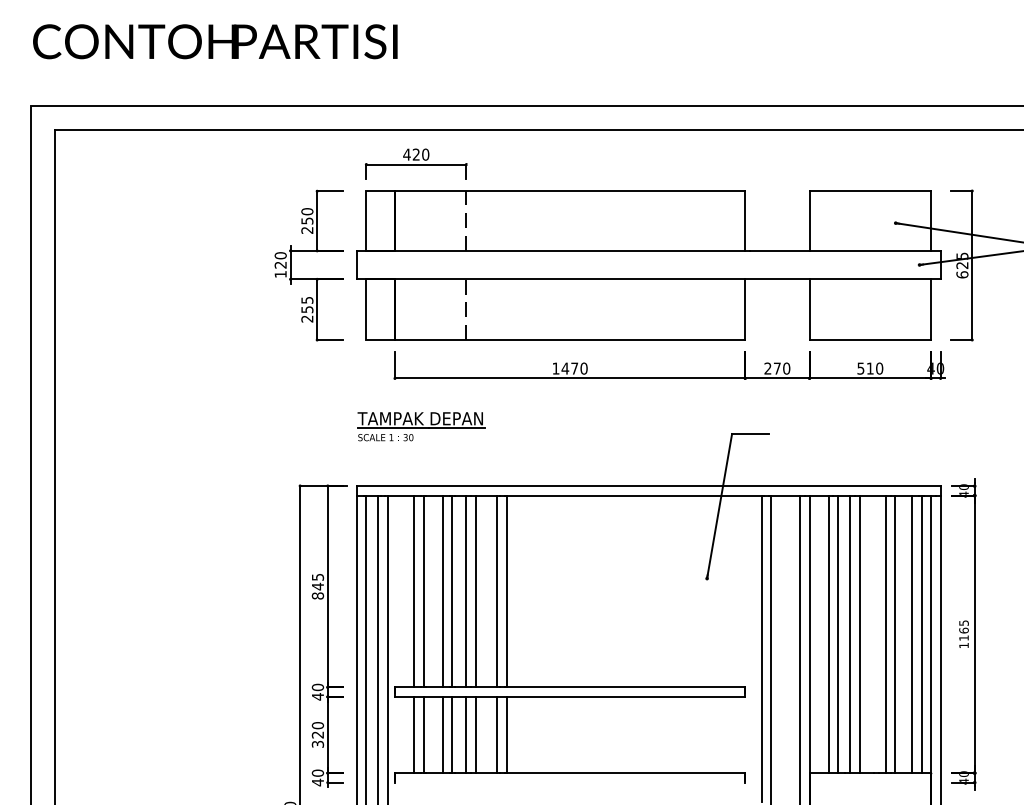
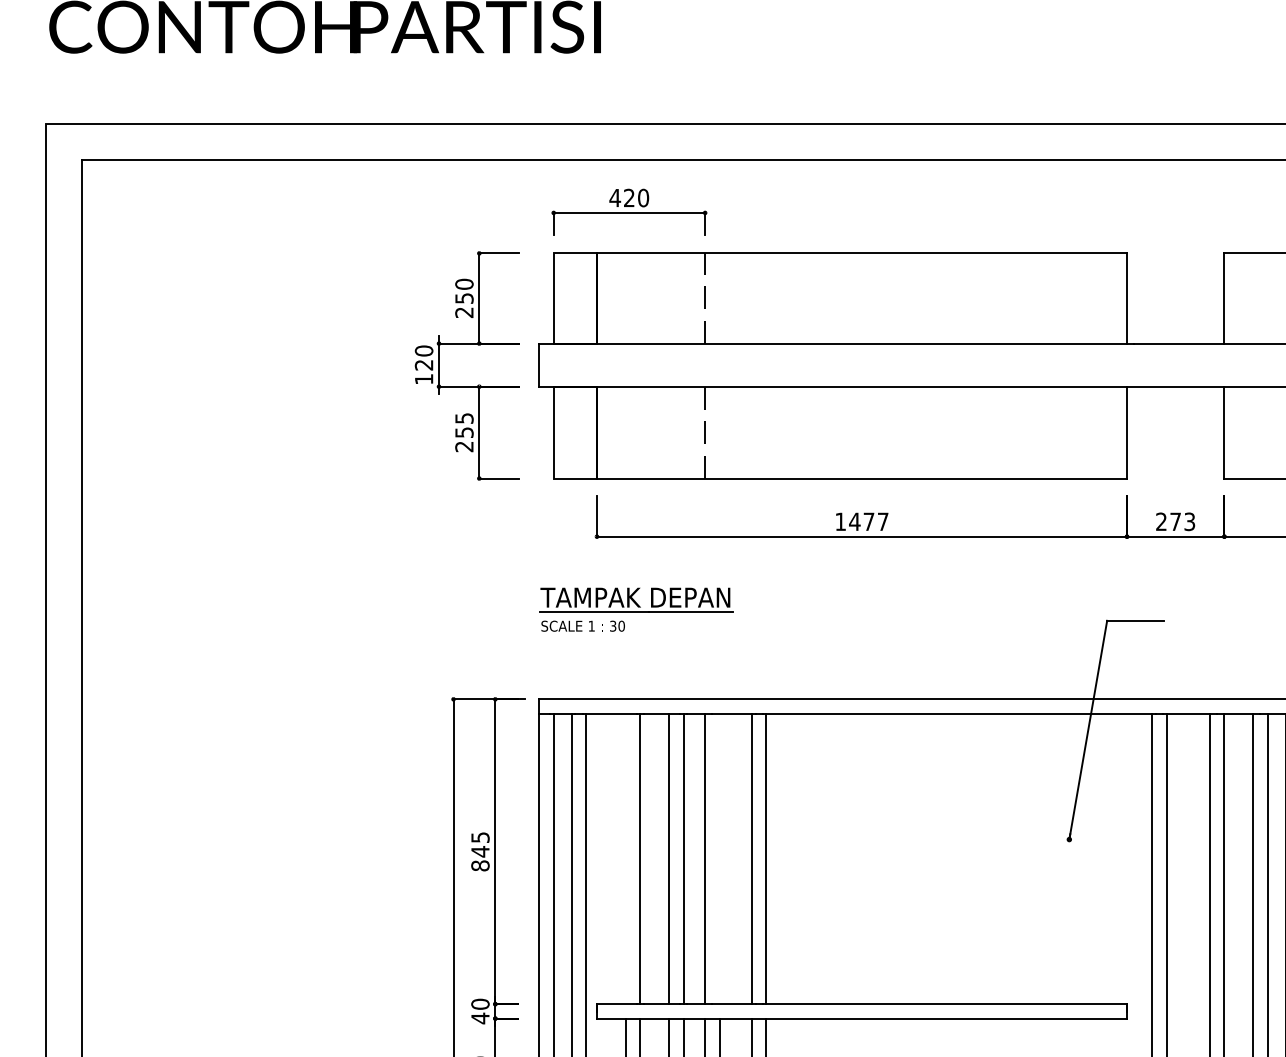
text: (583, 368) -> (882, 521), 1470 -> 1477
text: (786, 368) -> (1189, 521), 270 -> 273
line: (414, 591) -> (626, 859), removed
line: (475, 591) -> (718, 859), removed

